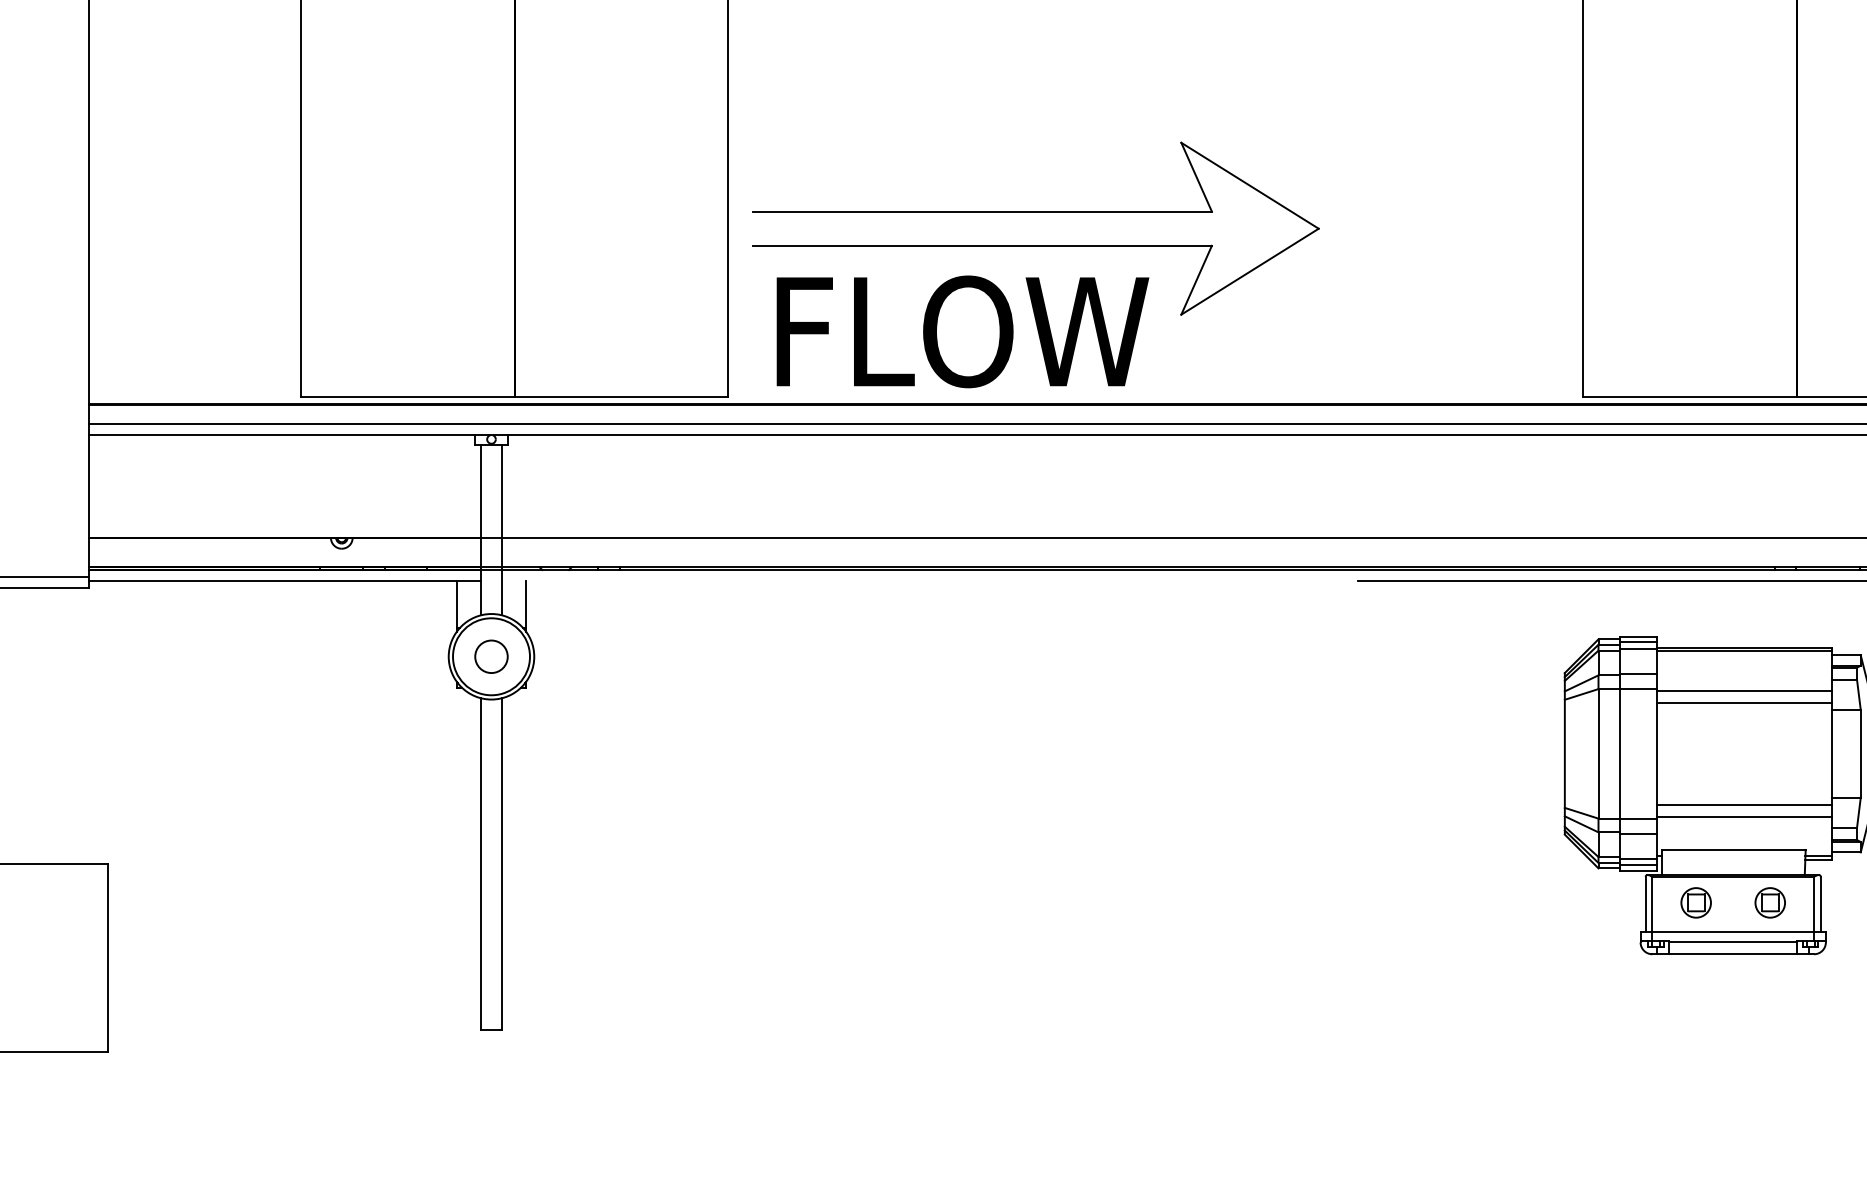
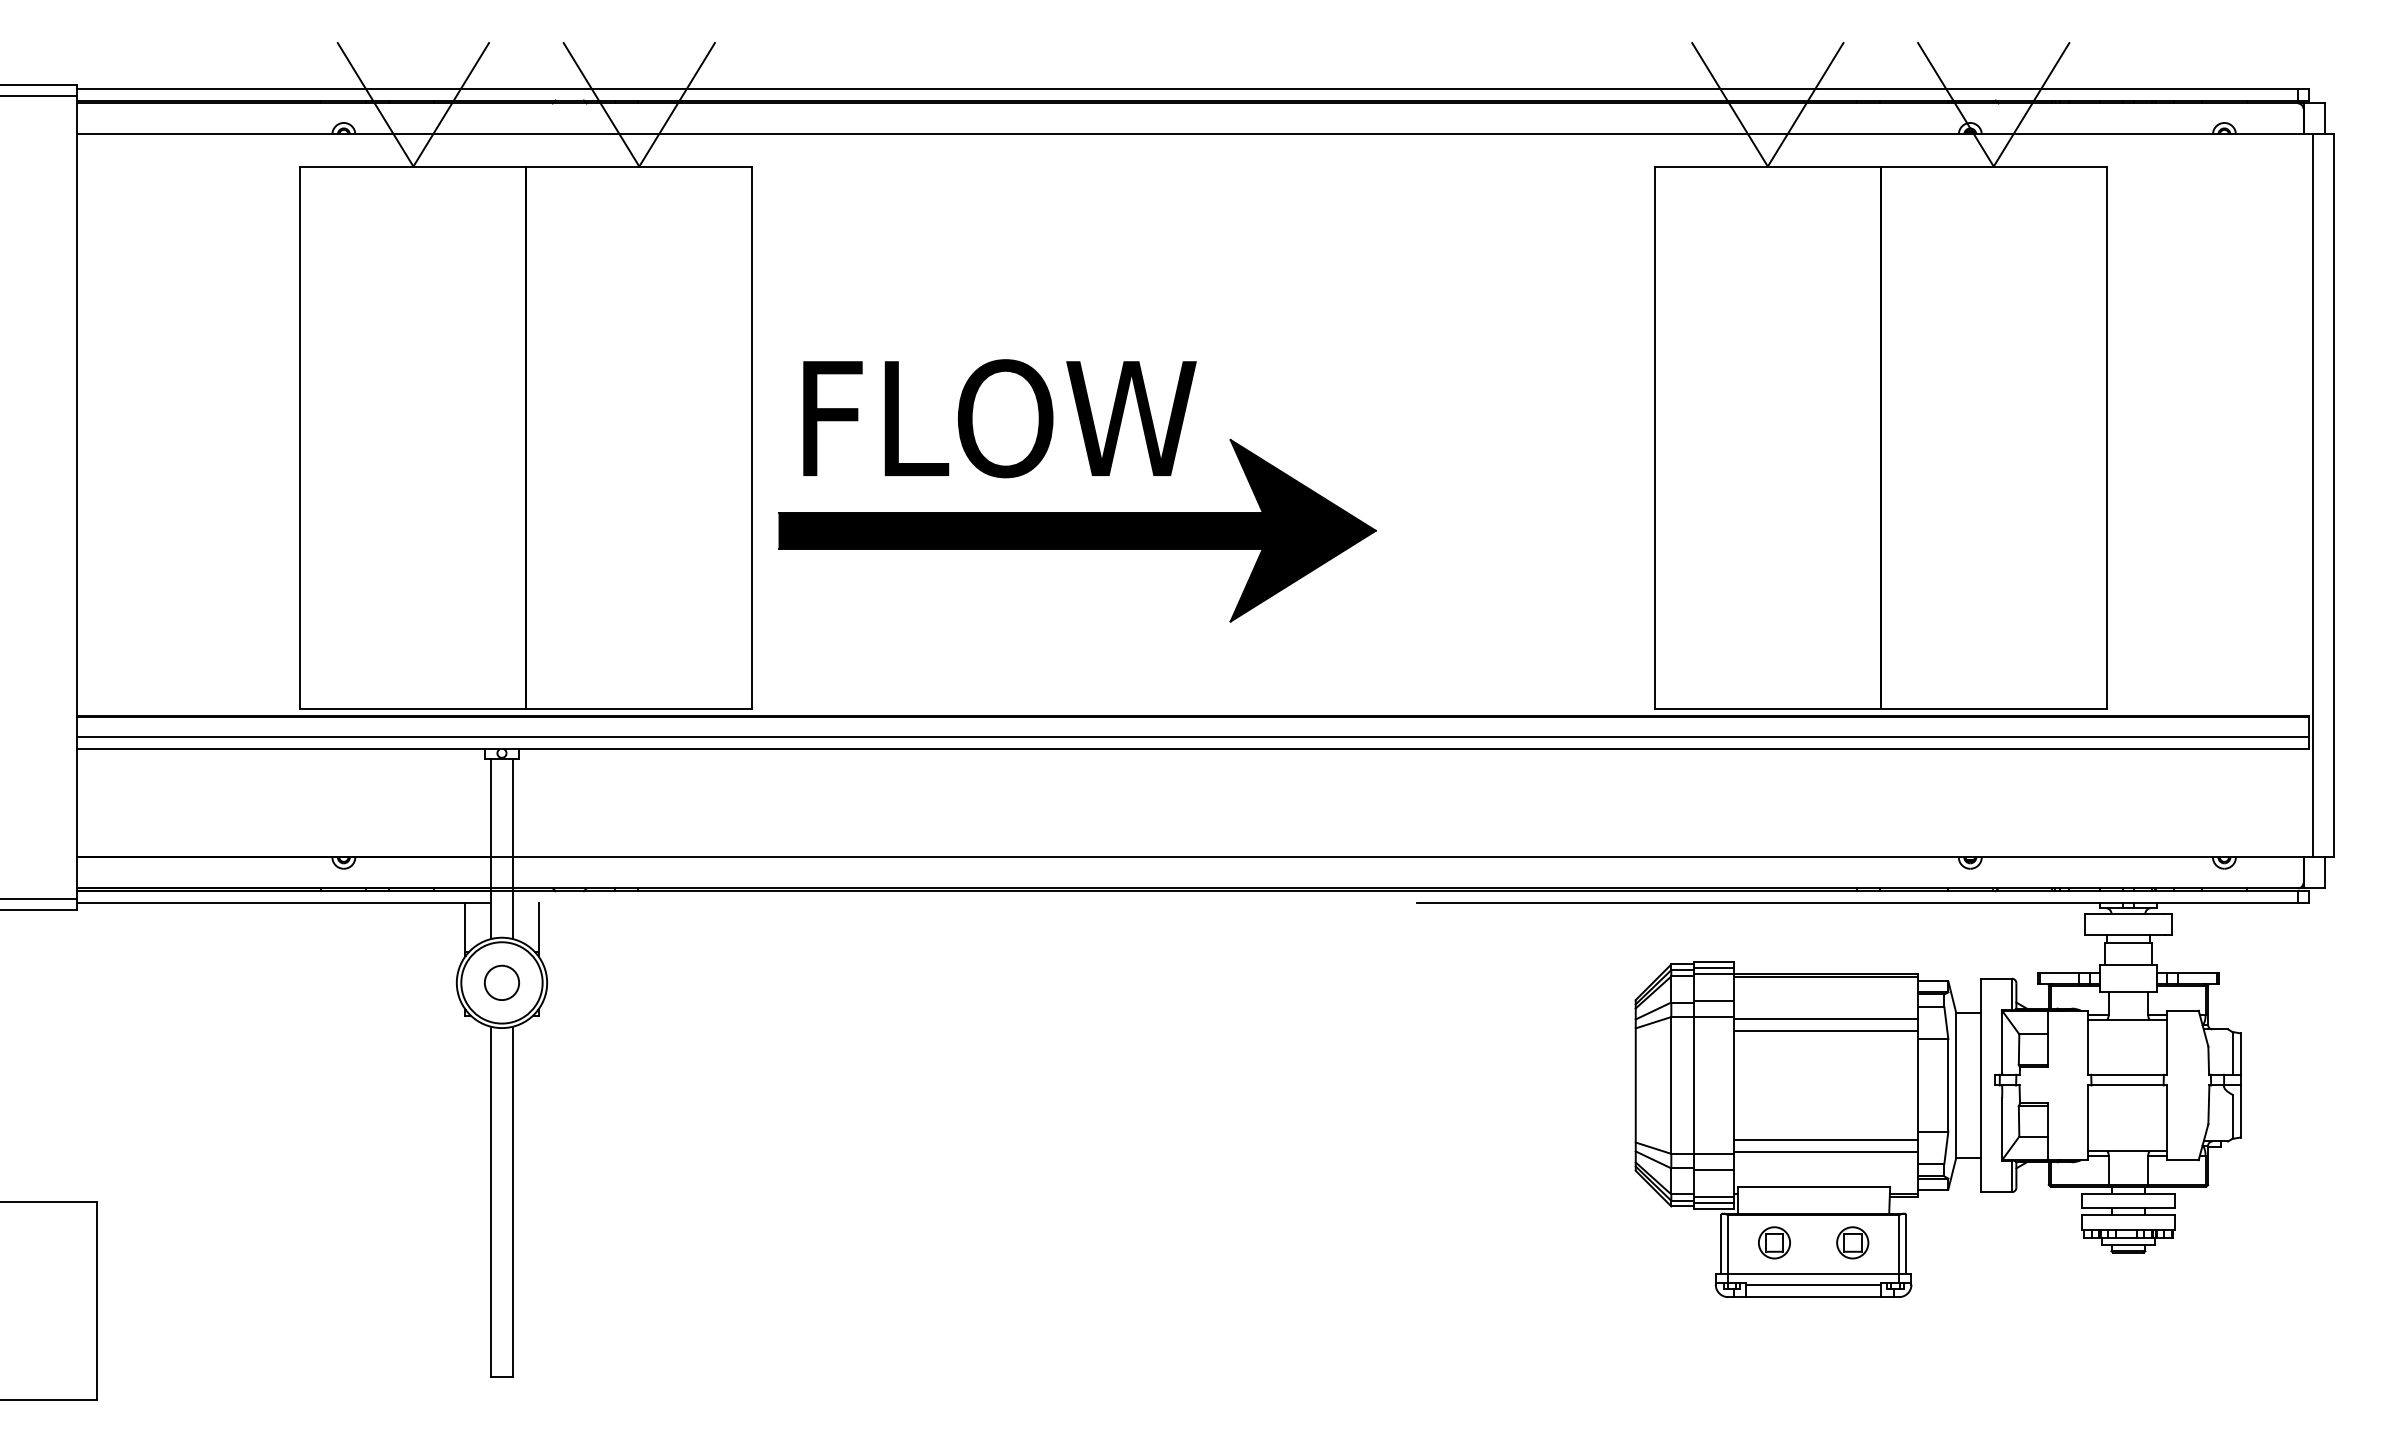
fill: (1035, 228) -> (1076, 530), added
text: (962, 331) -> (999, 418), moved

